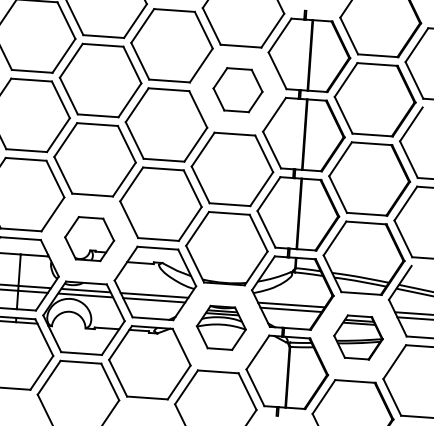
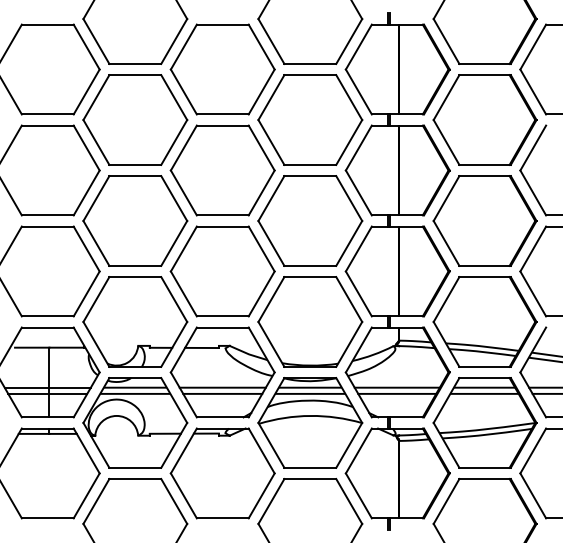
part: (238, 89) -> (310, 119), size x1.67
part: (89, 238) -> (135, 321), size x1.67
part: (221, 327) -> (310, 422), size x1.67
part: (358, 337) -> (484, 422), size x1.67

